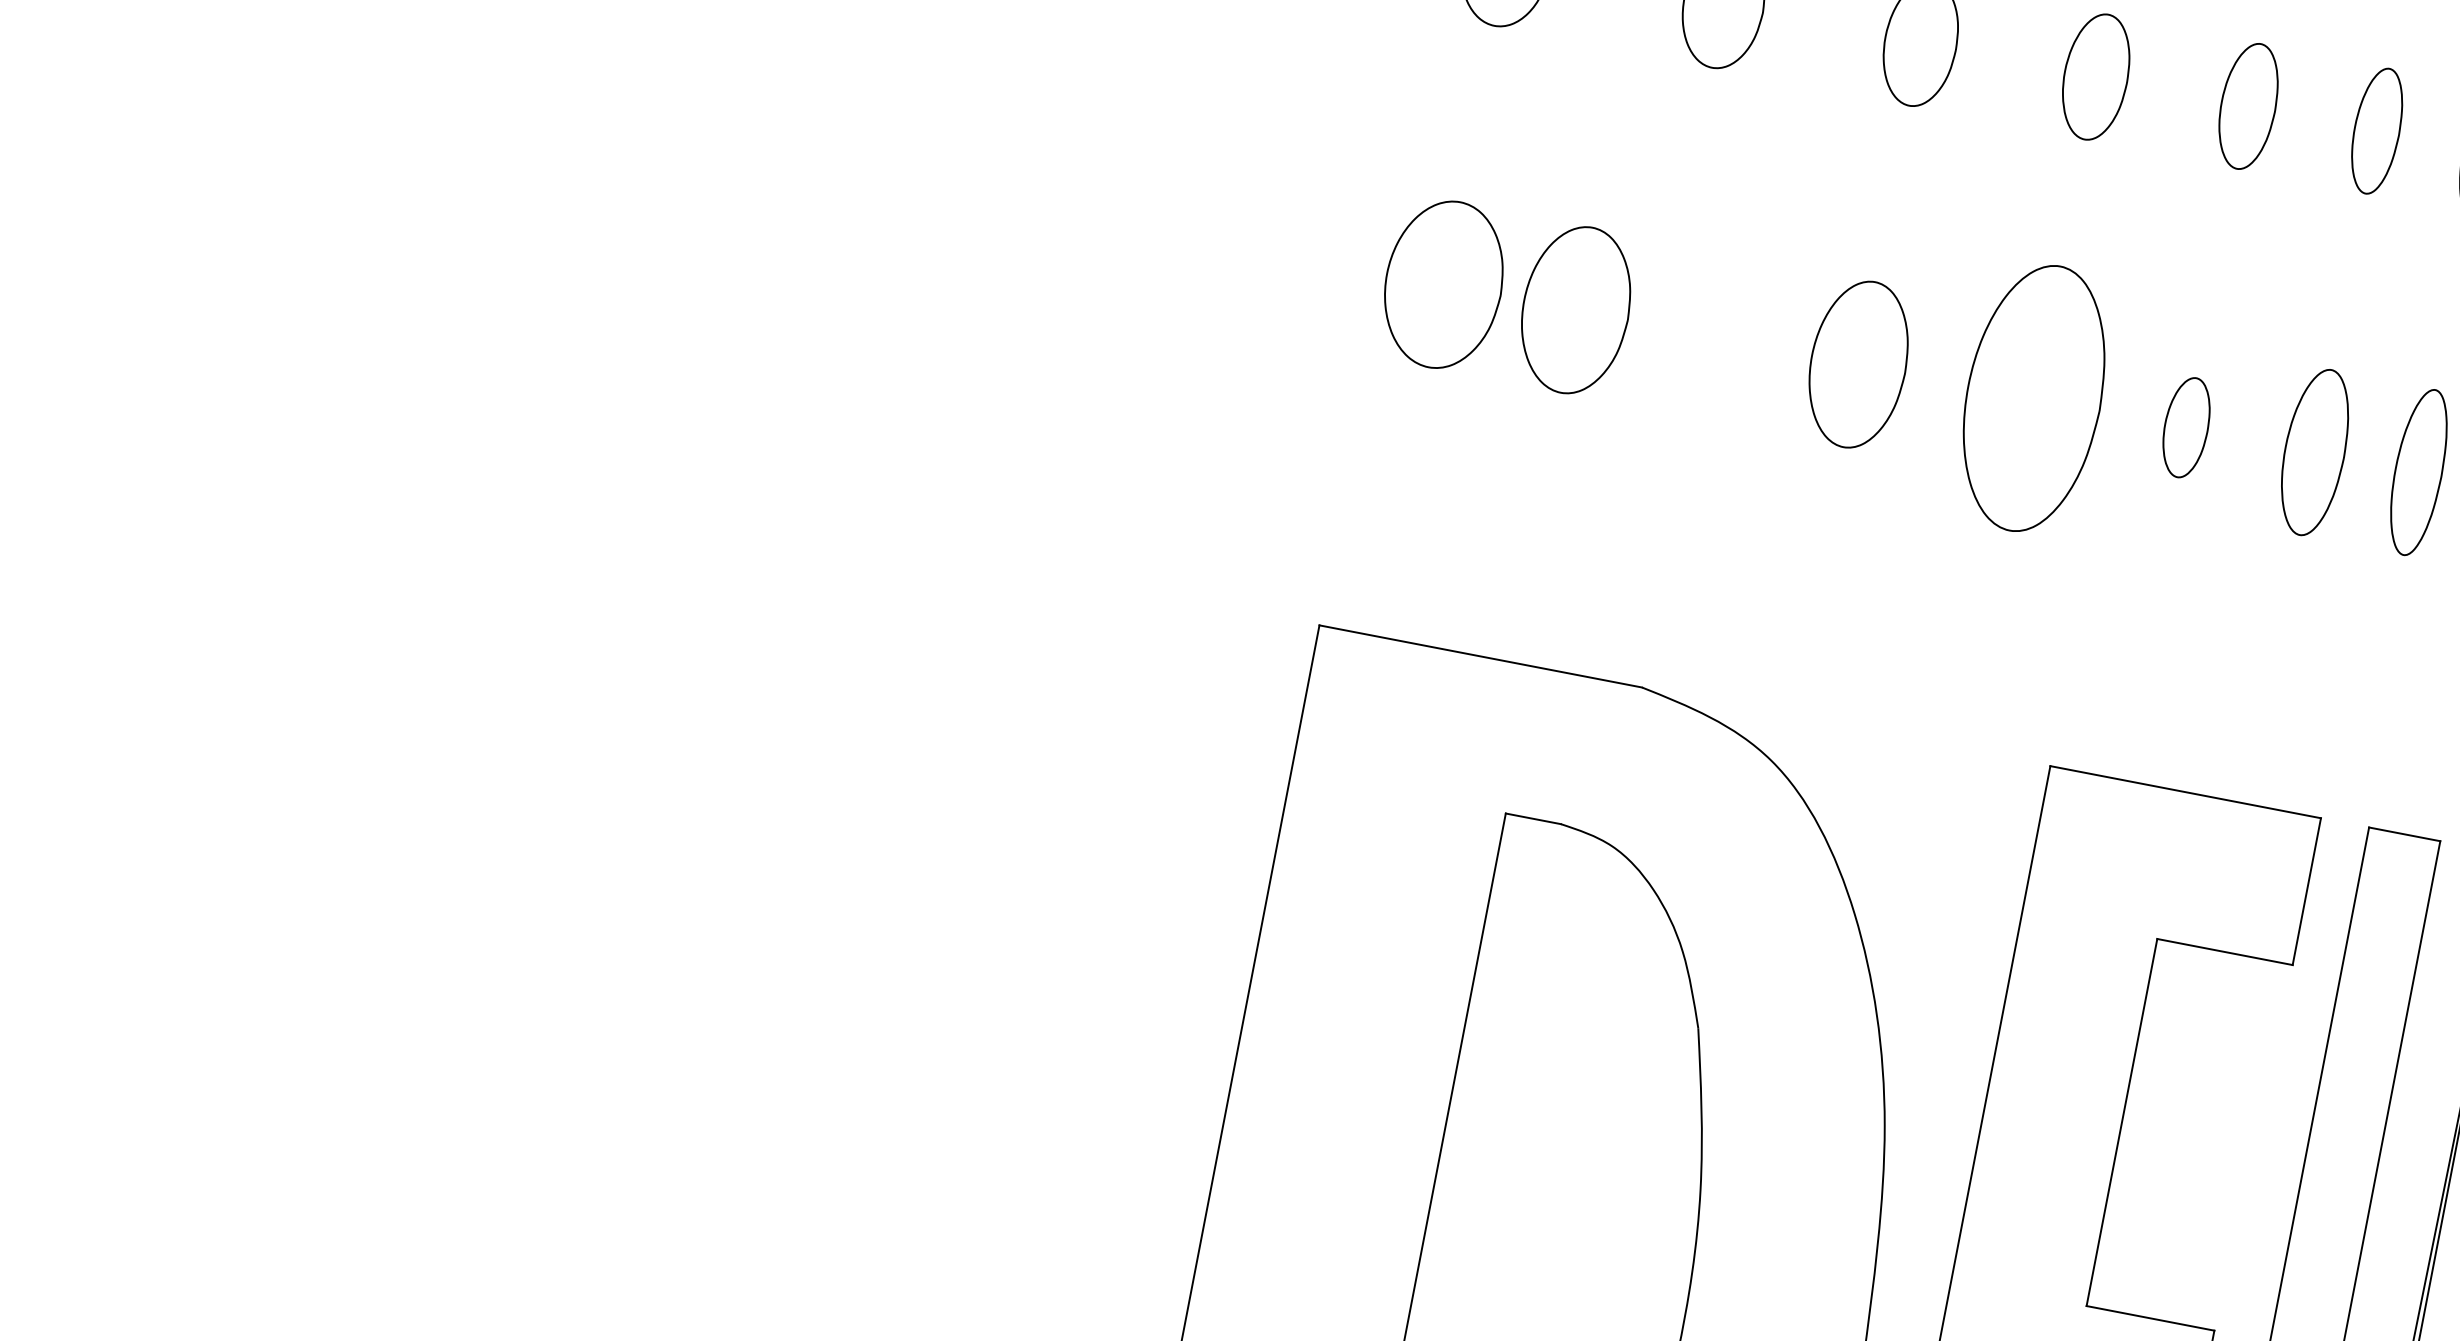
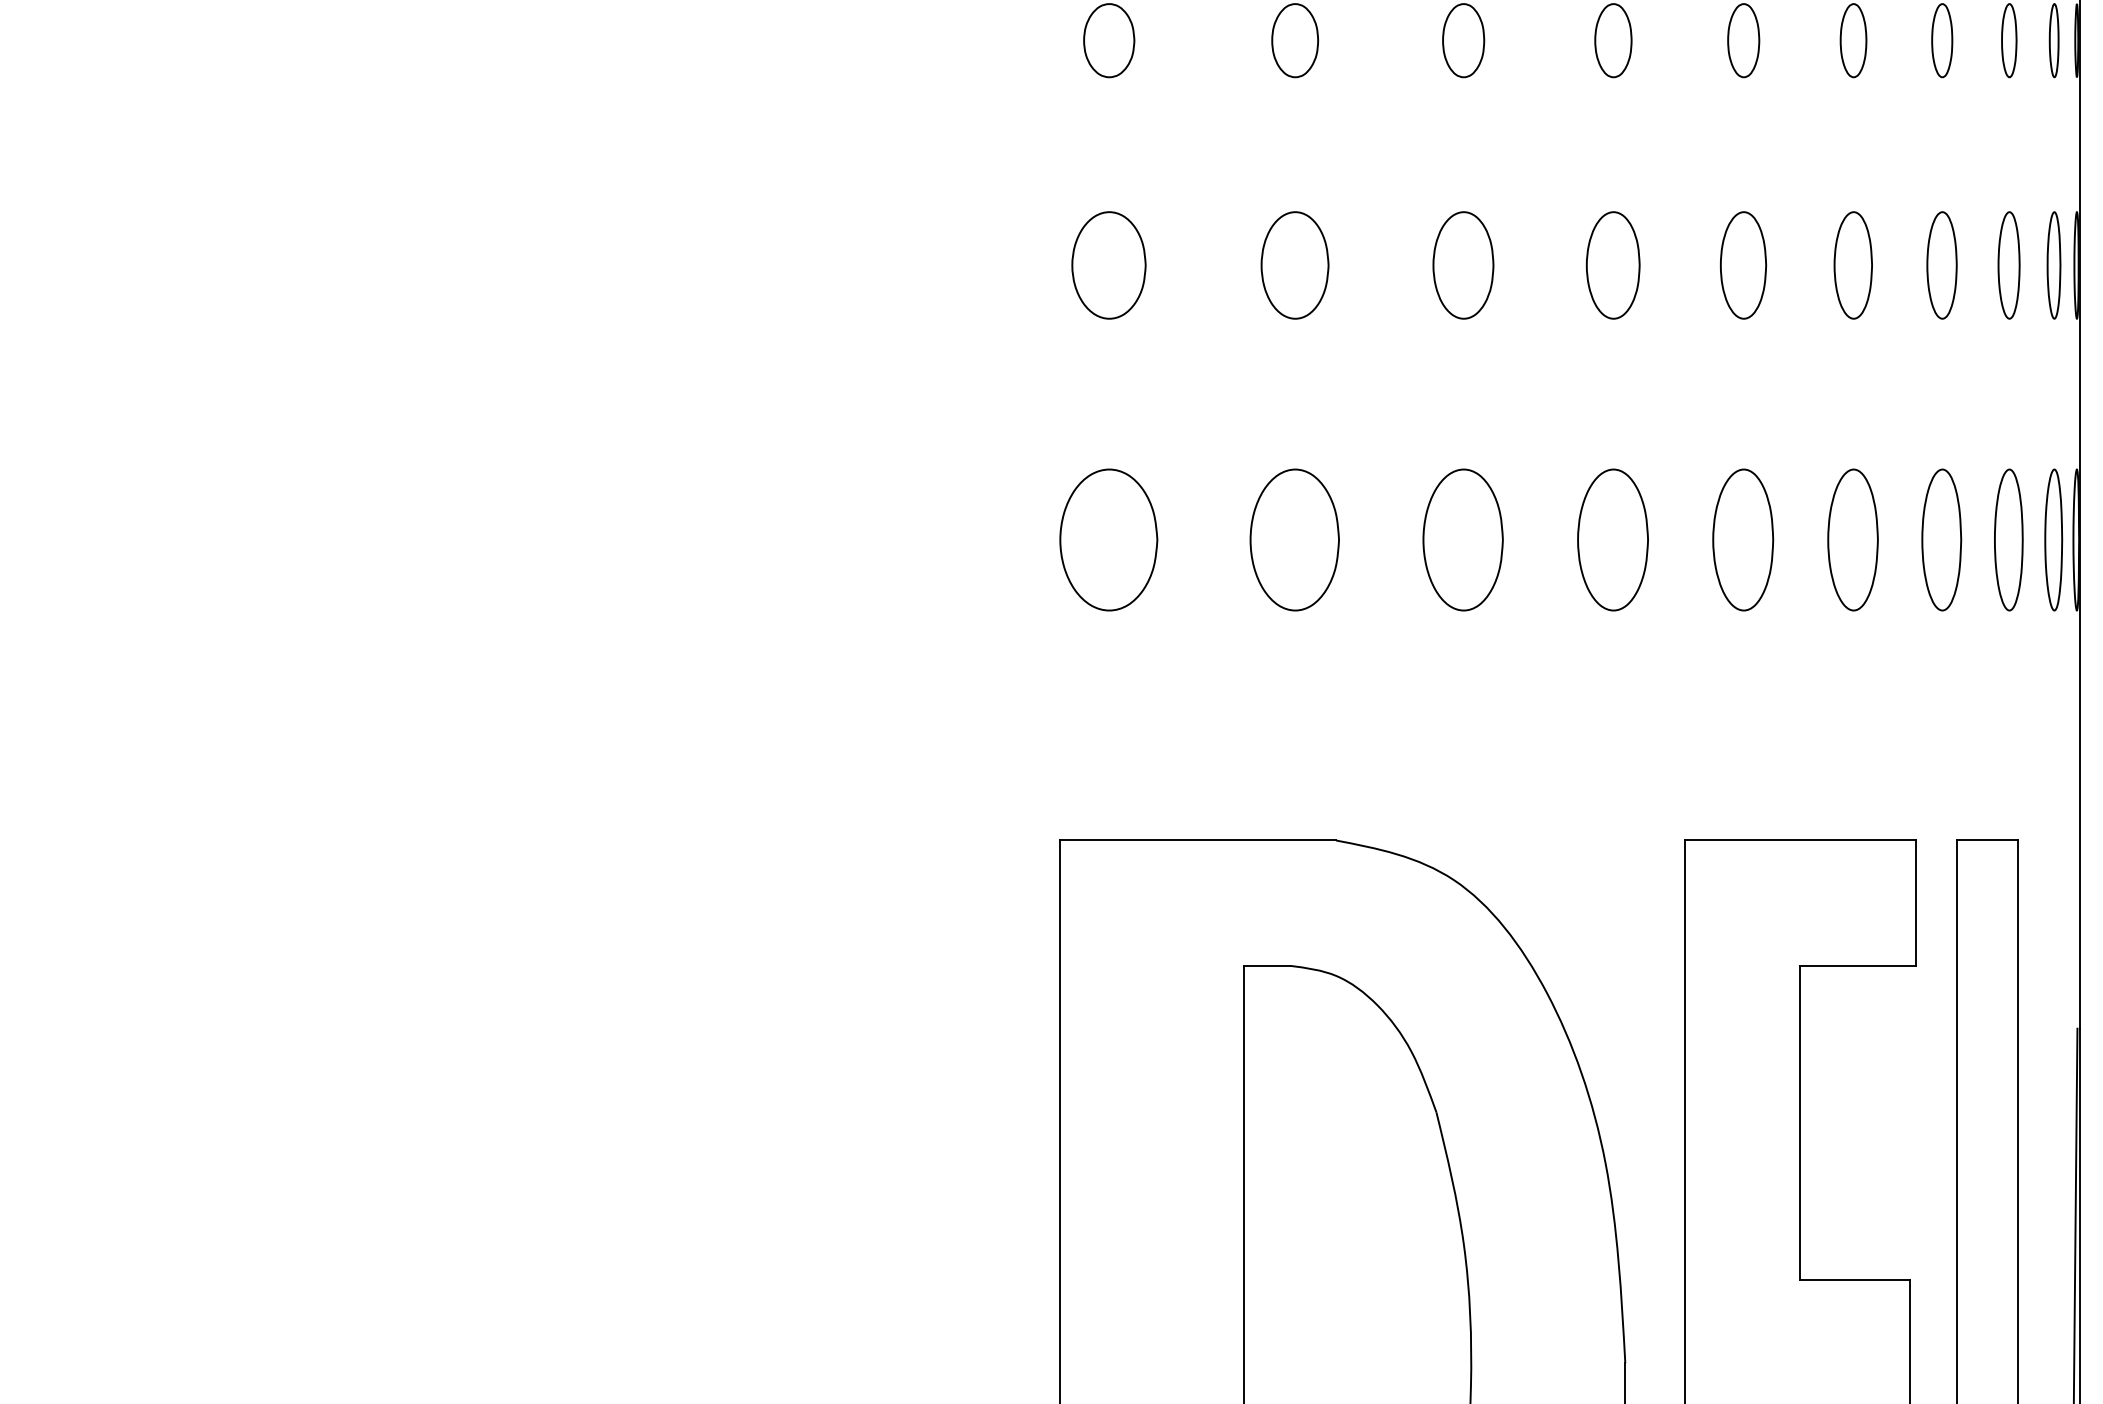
part: (1575, 309) -> (1294, 539), moved
part: (2033, 397) -> (1612, 539), size x0.62
part: (2186, 427) -> (1743, 539), size x1.67

